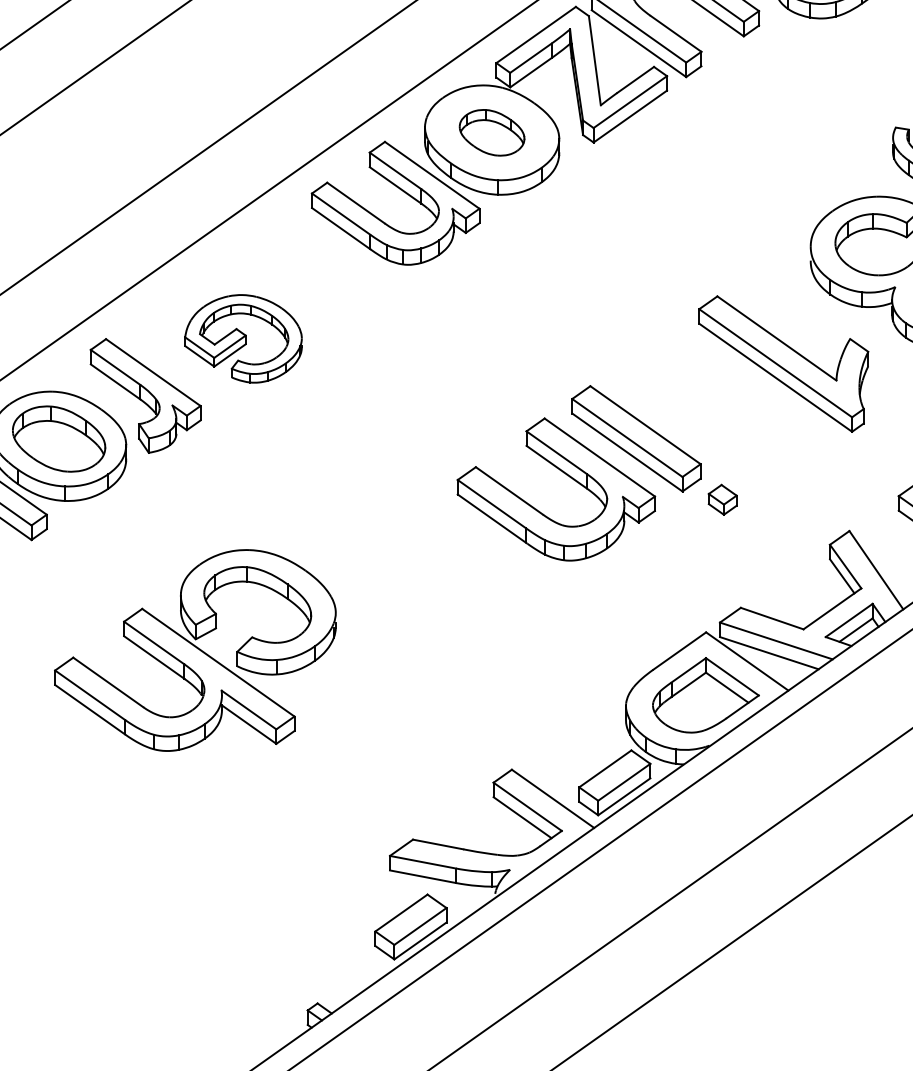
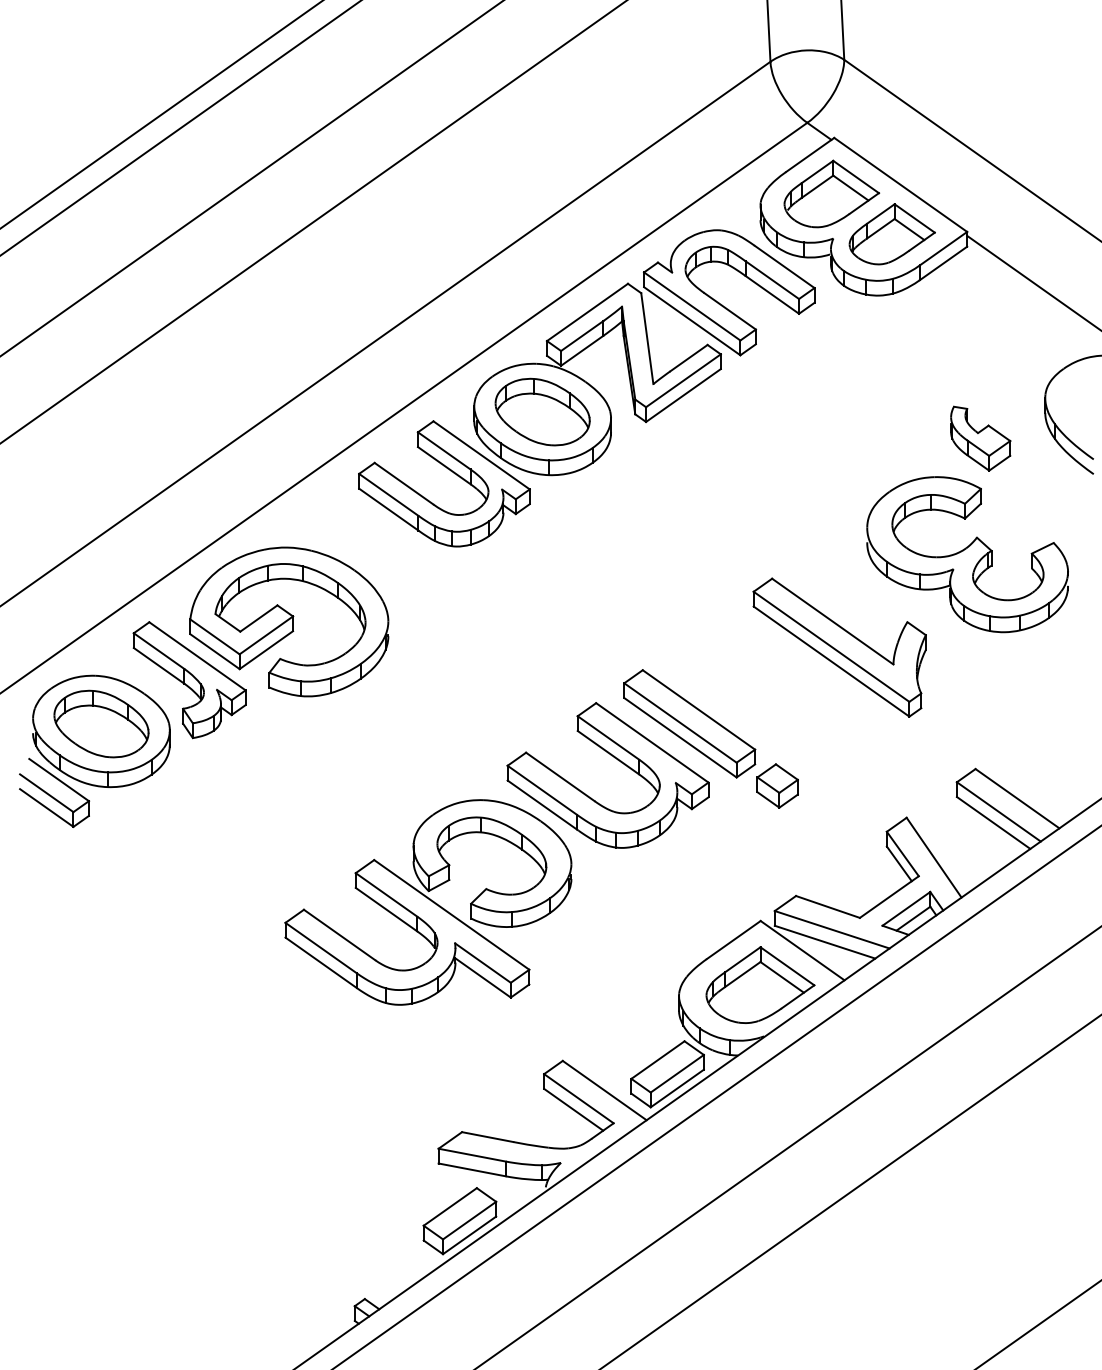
part: (491, 132) -> (542, 411), size x1.43
part: (243, 338) -> (289, 621), size x1.67
part: (722, 499) -> (777, 785), size x1.43
part: (195, 650) -> (428, 902), moved

